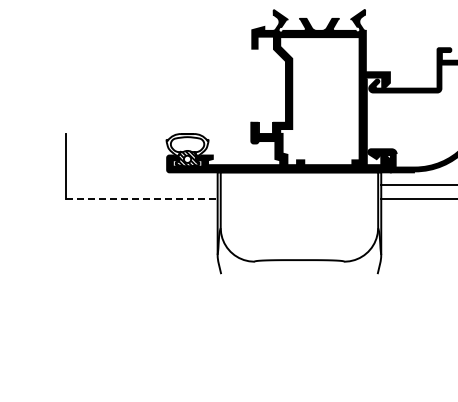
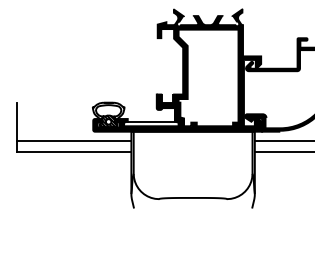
line: (243, 159) -> (150, 122), added
line: (141, 184) -> (73, 140), added
line: (141, 199) -> (73, 152), dashed -> solid

